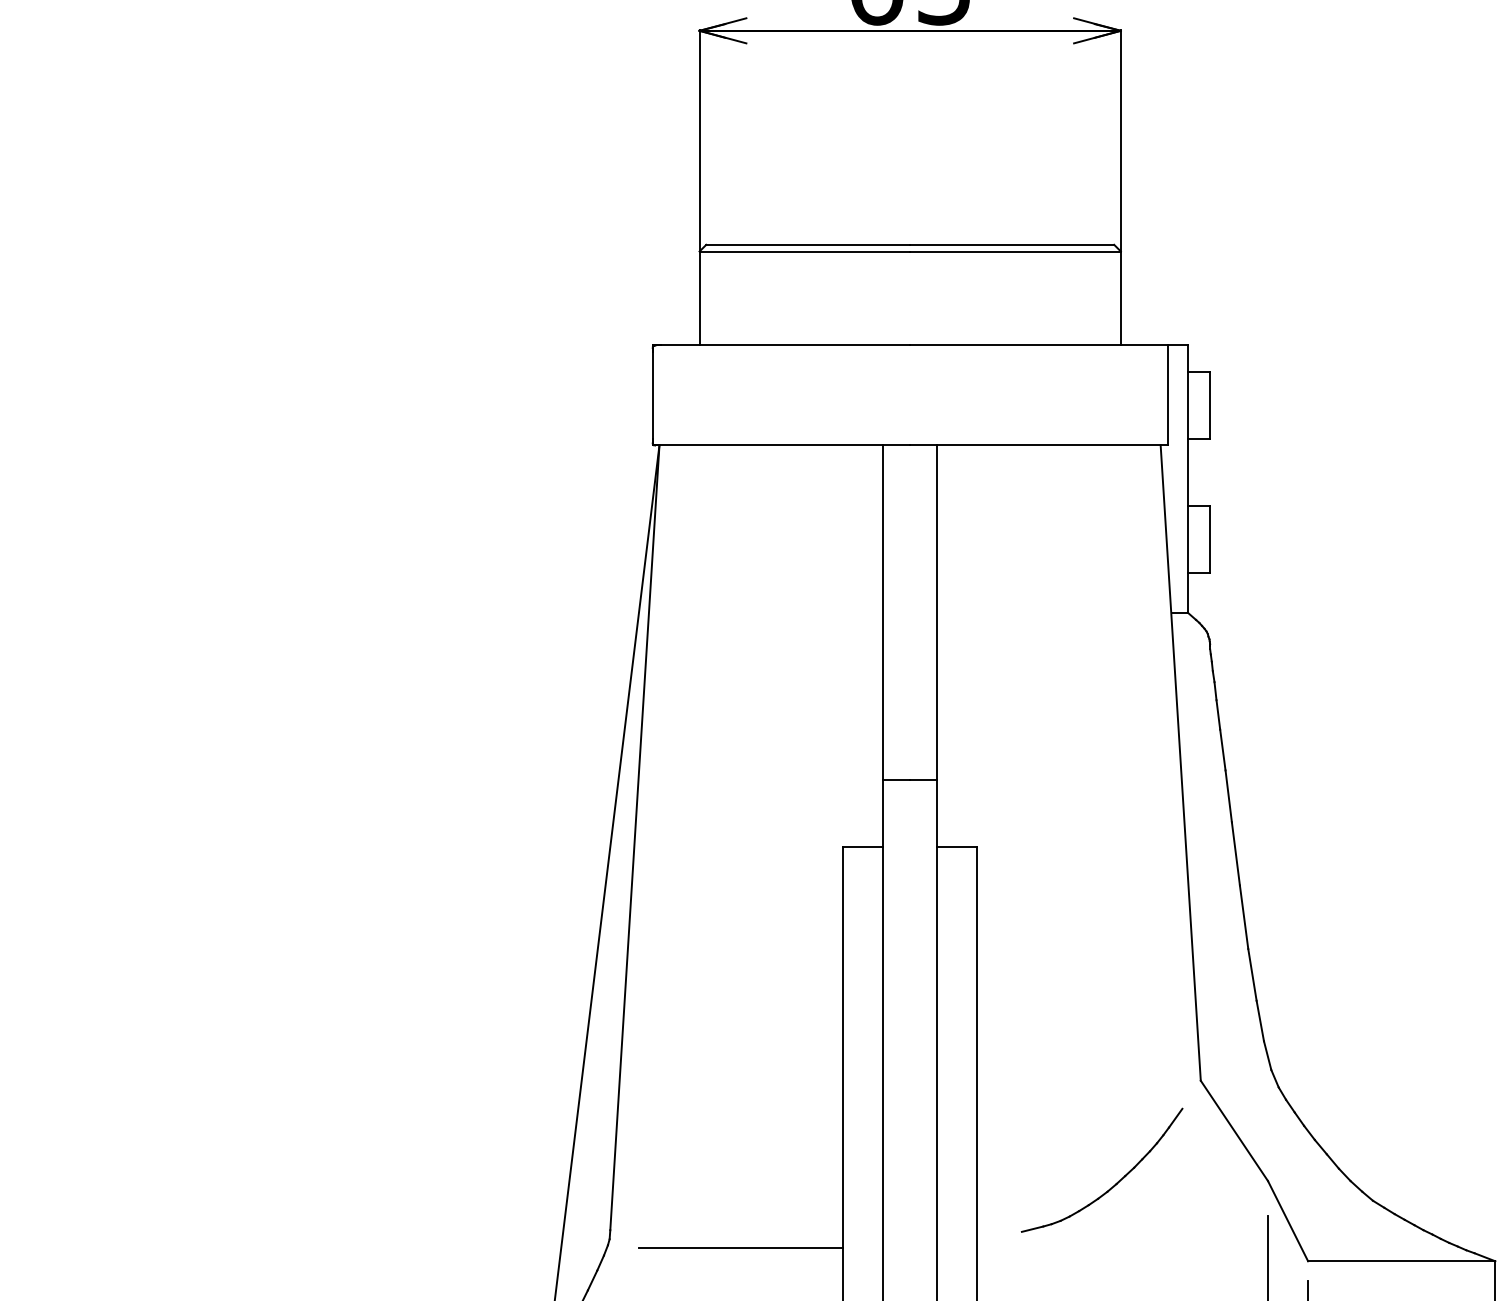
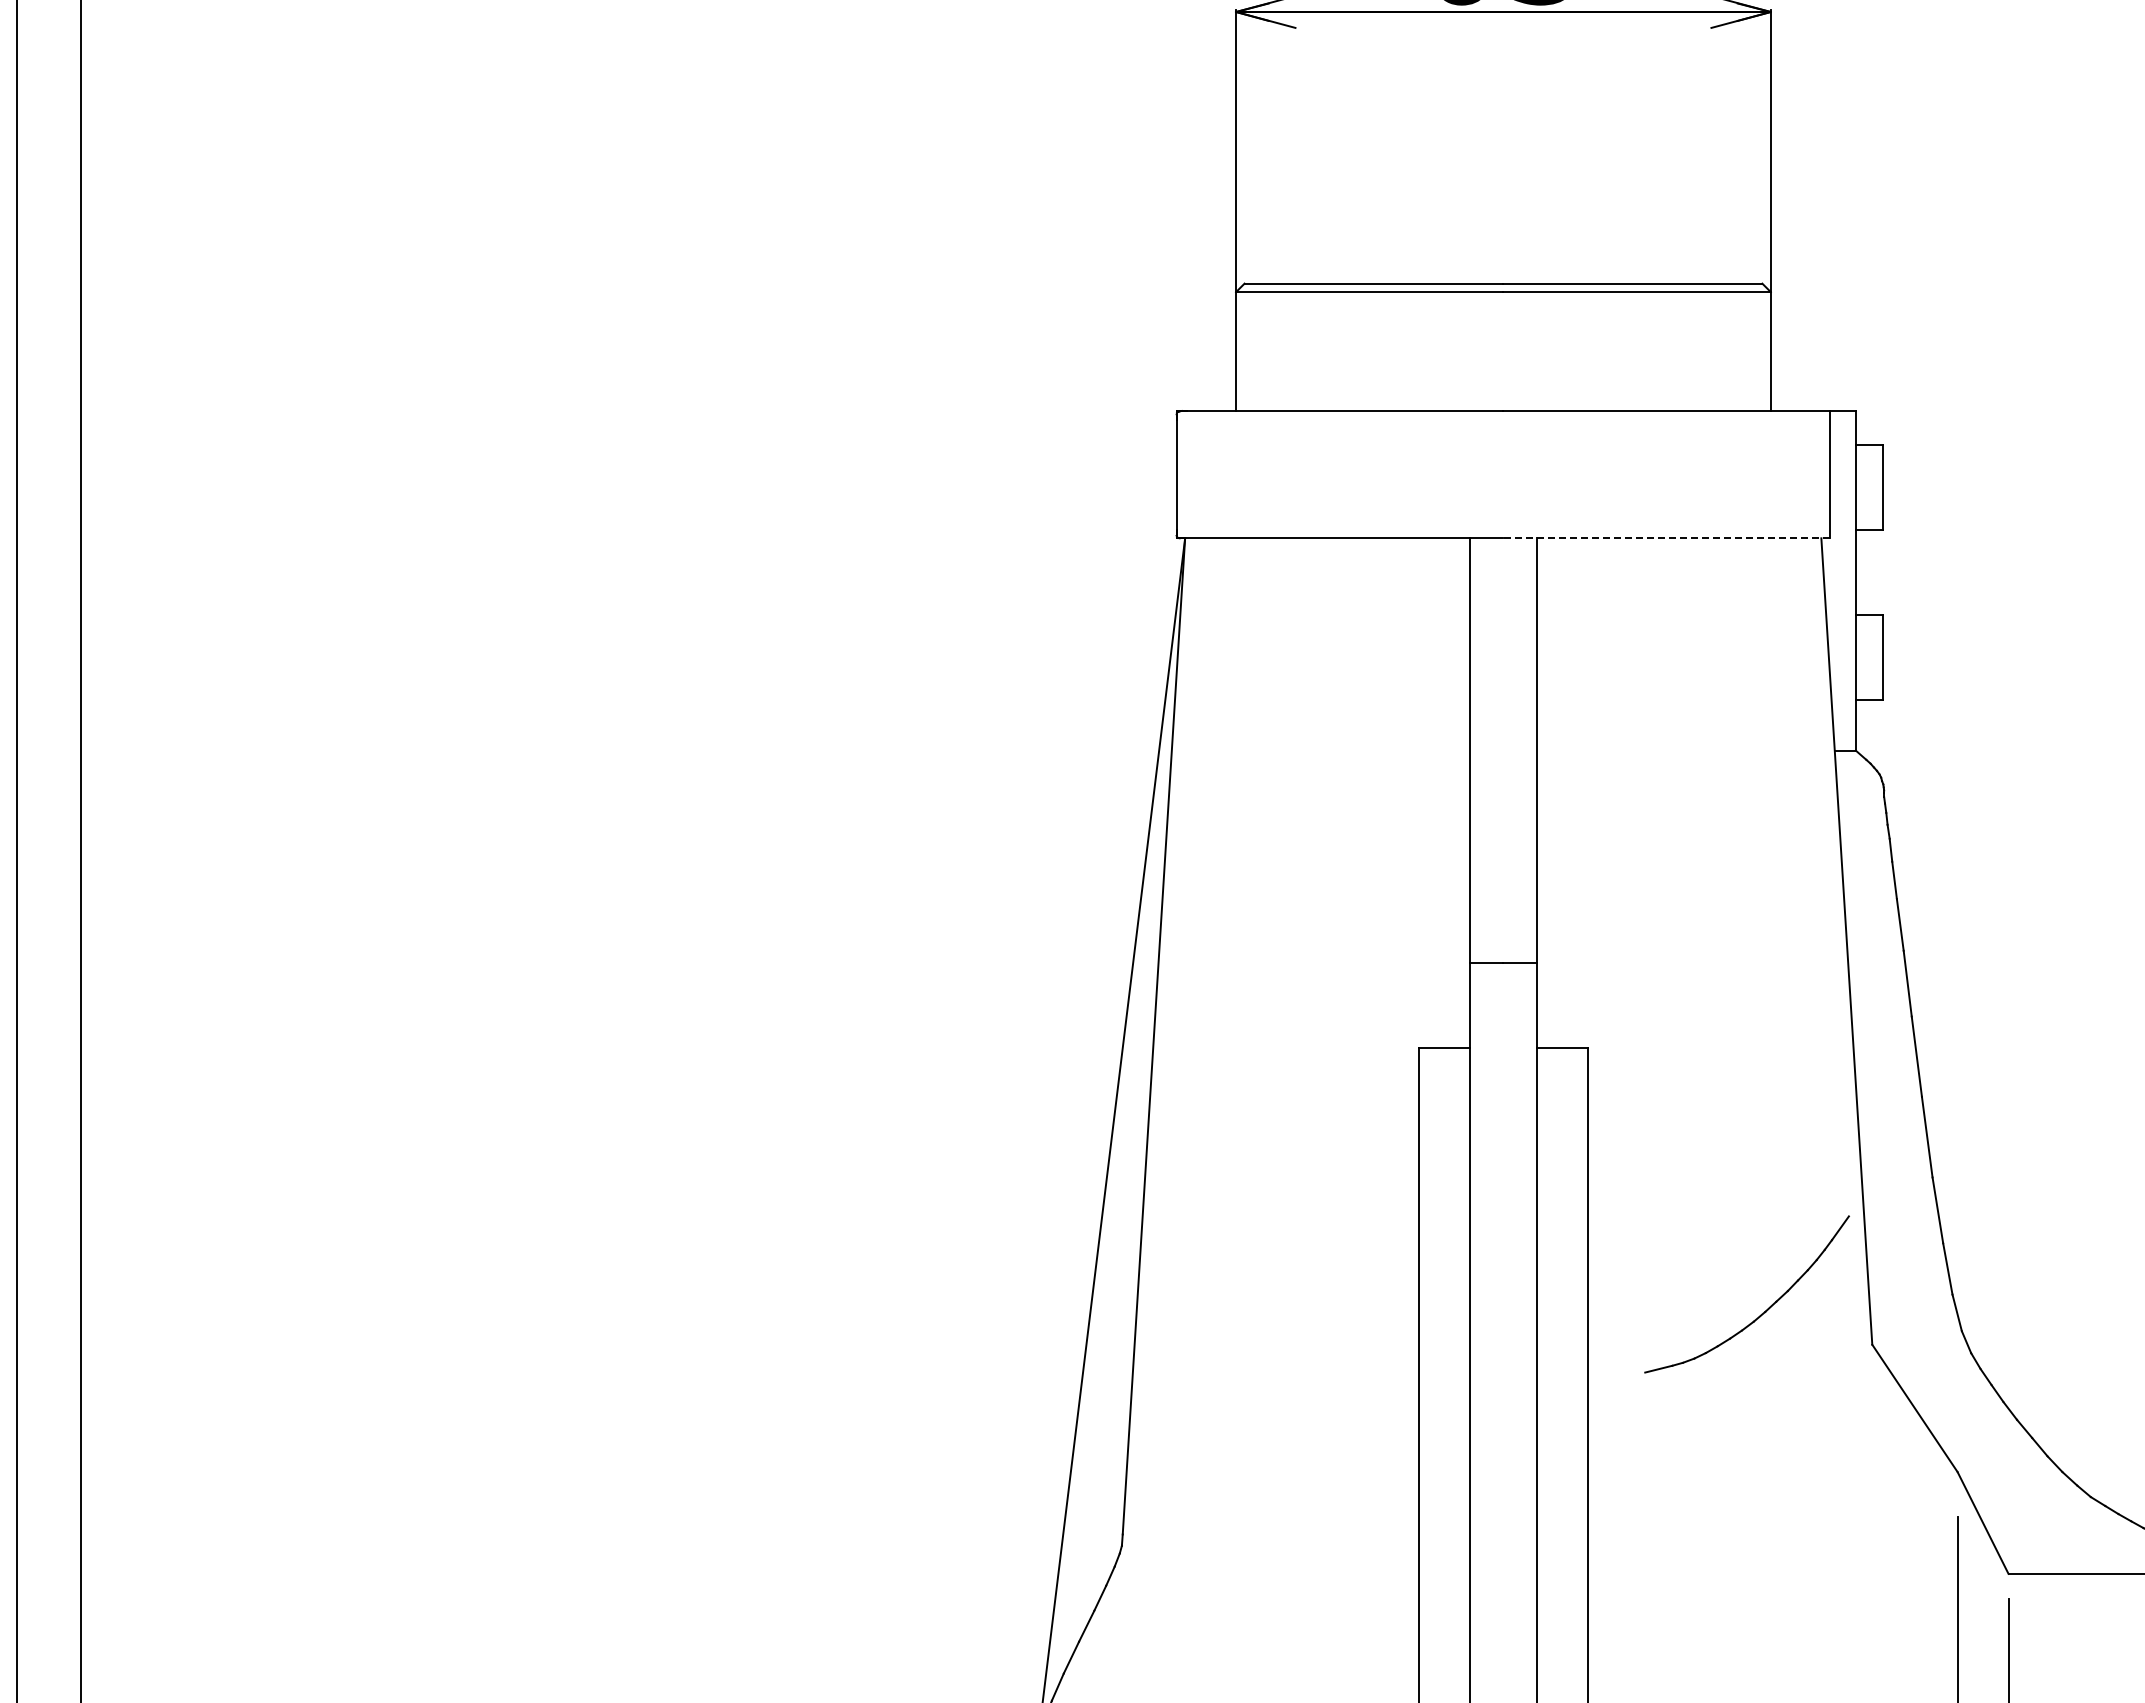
line: (1038, 445) -> (1666, 538), solid -> dashed
part: (1113, 1185) -> (1761, 1313), moved
line: (740, 1247) -> (1288, 1556), removed

